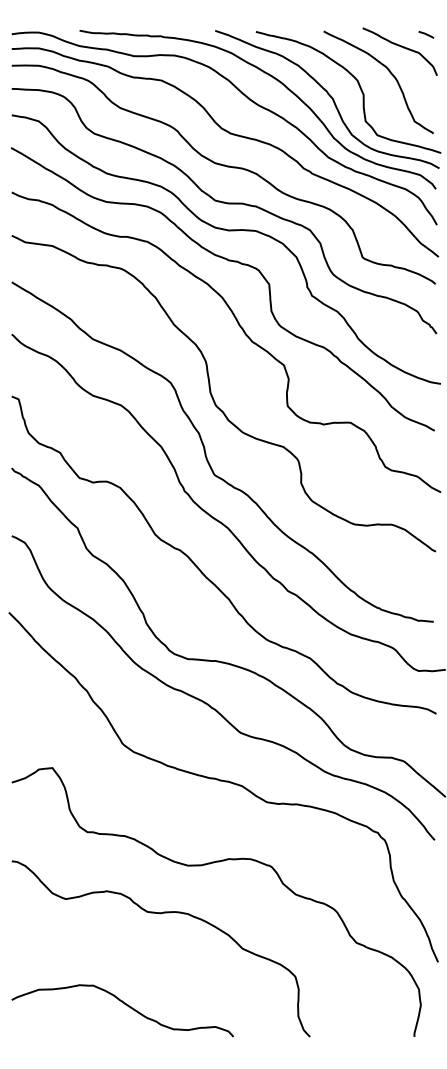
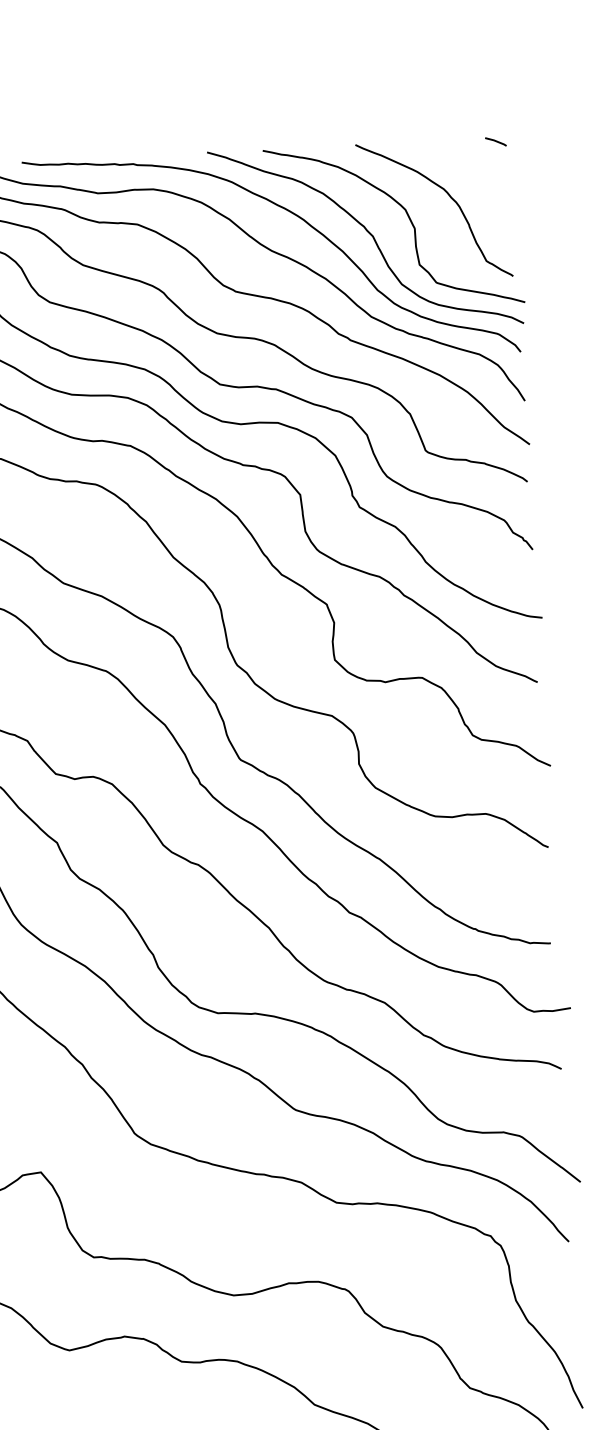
curve: (401, 47) -> (462, 161), removed

